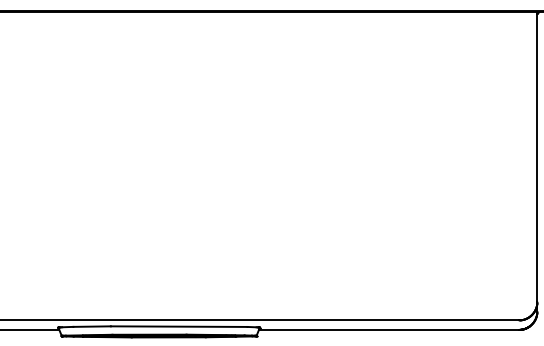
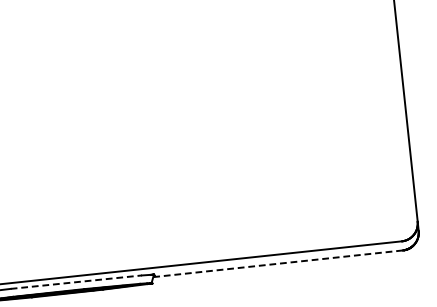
line: (179, 326) -> (76, 282), solid -> dashed
line: (388, 329) -> (277, 263), solid -> dashed

